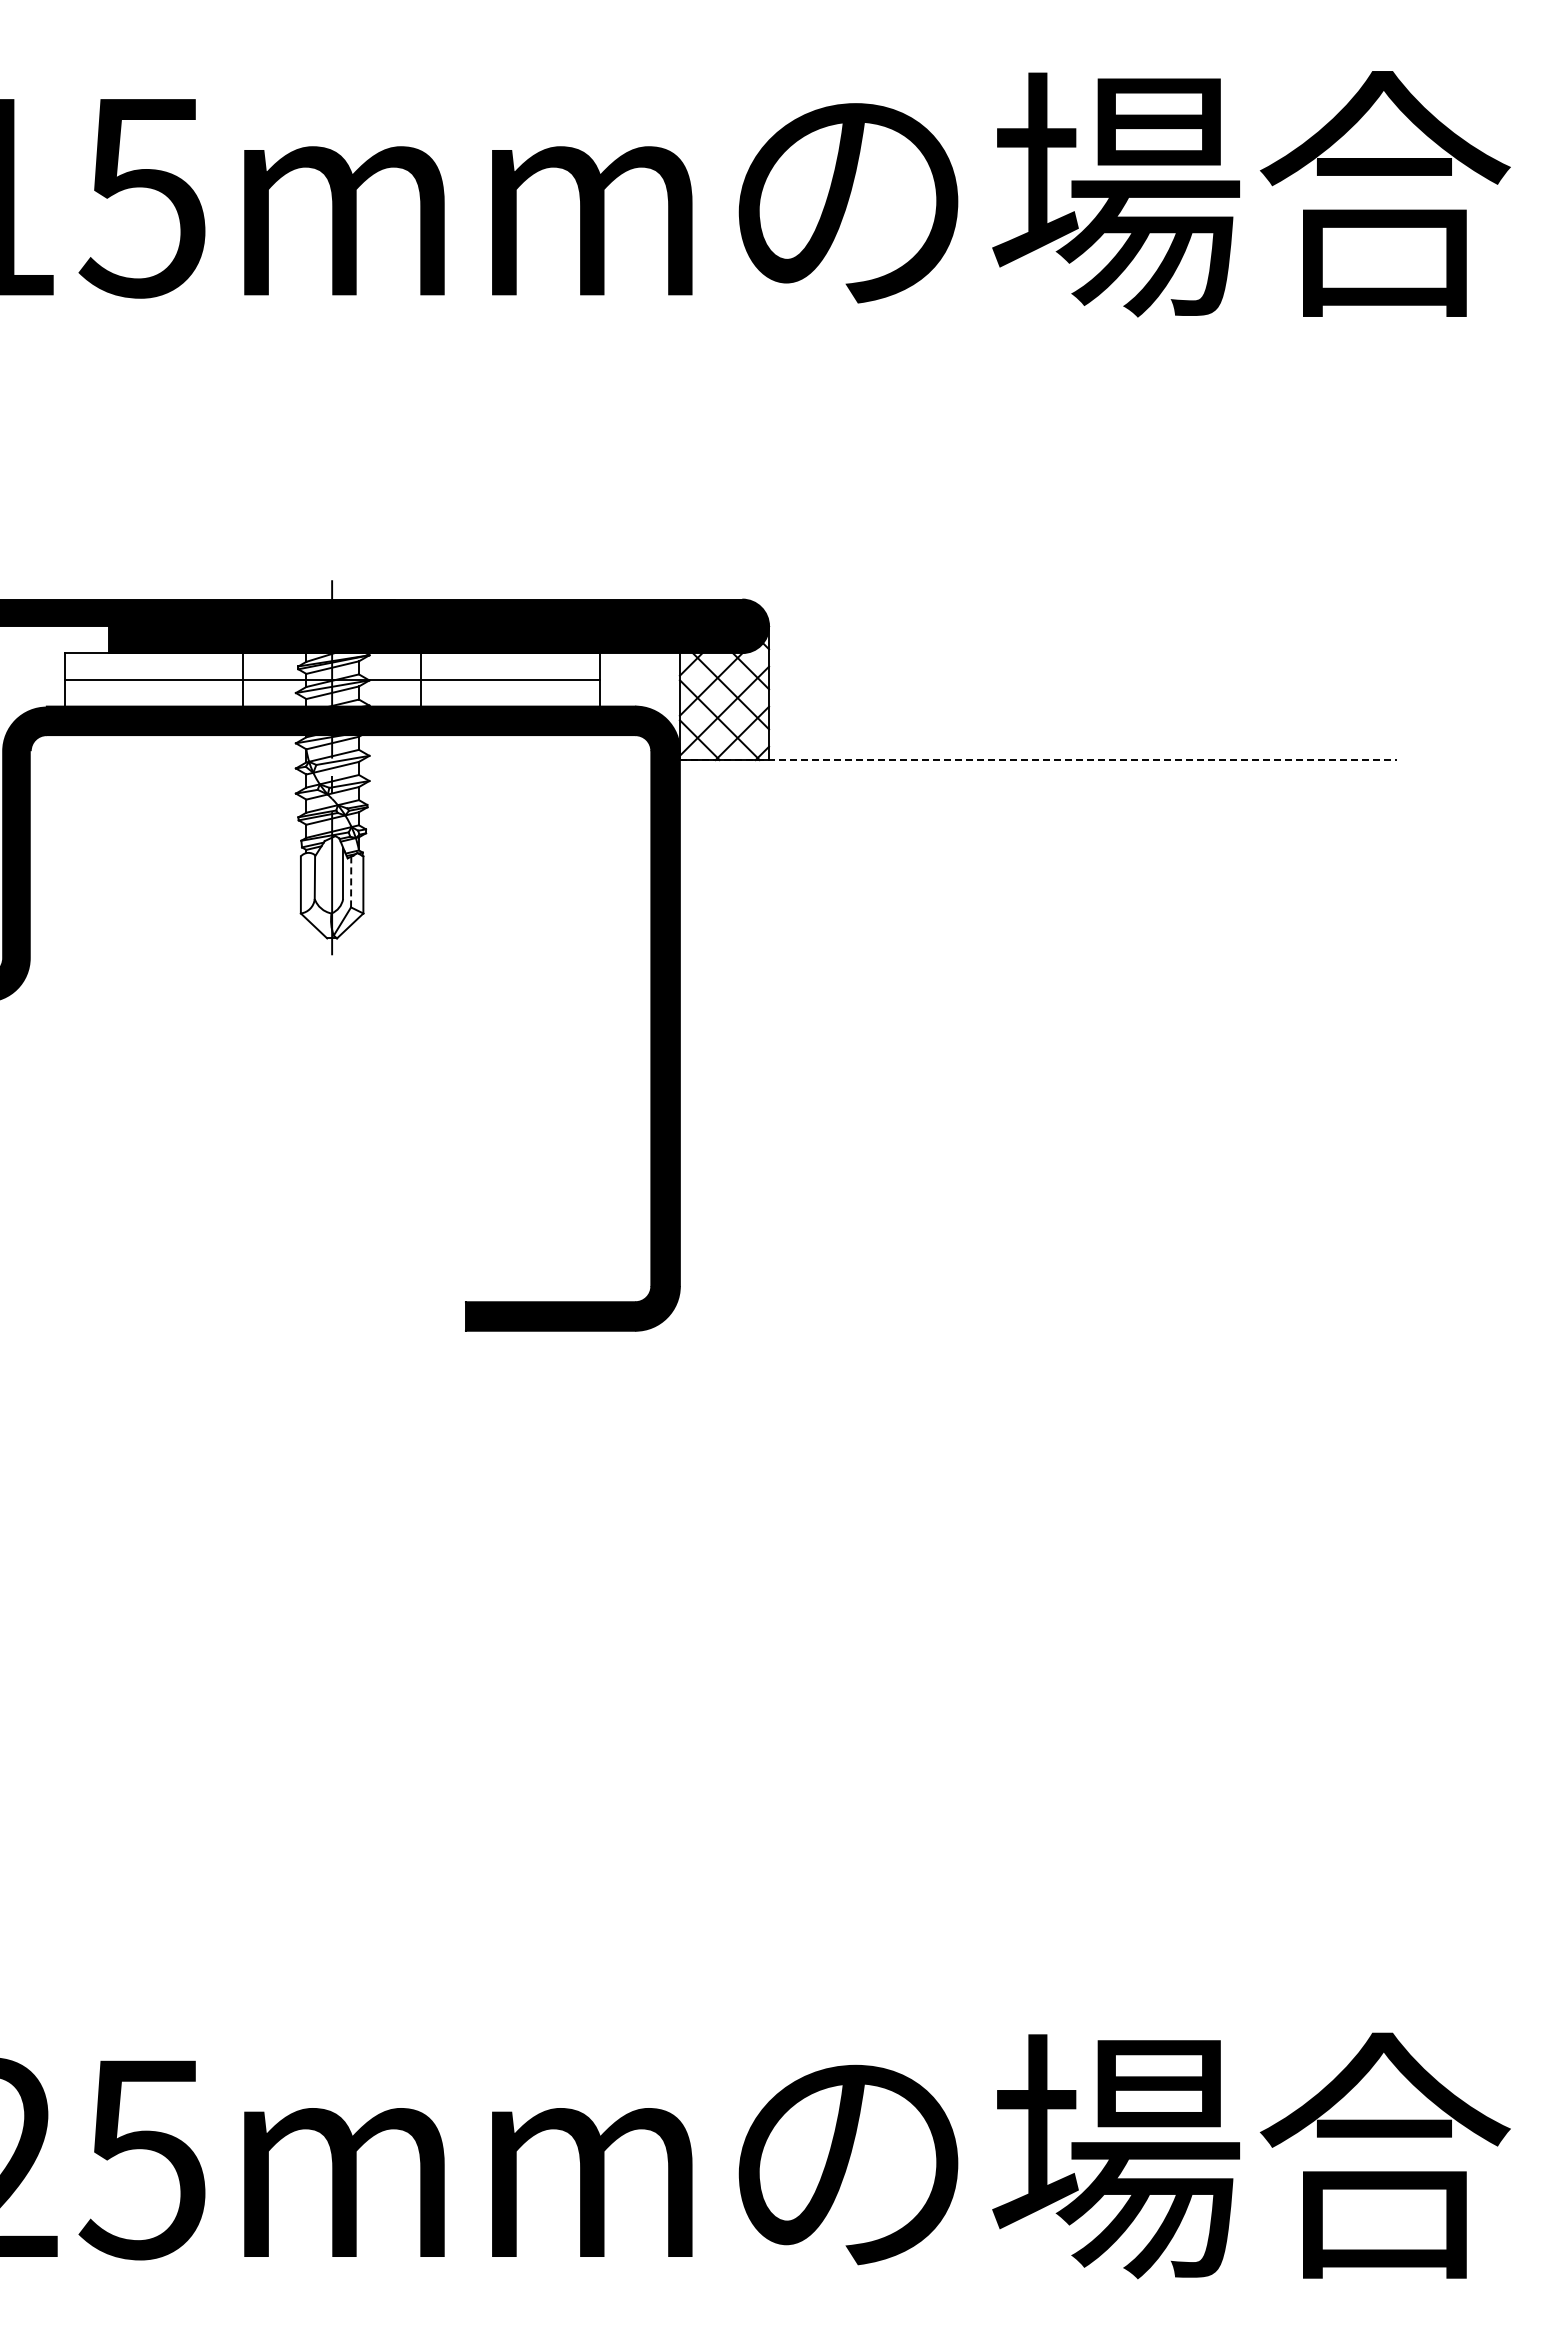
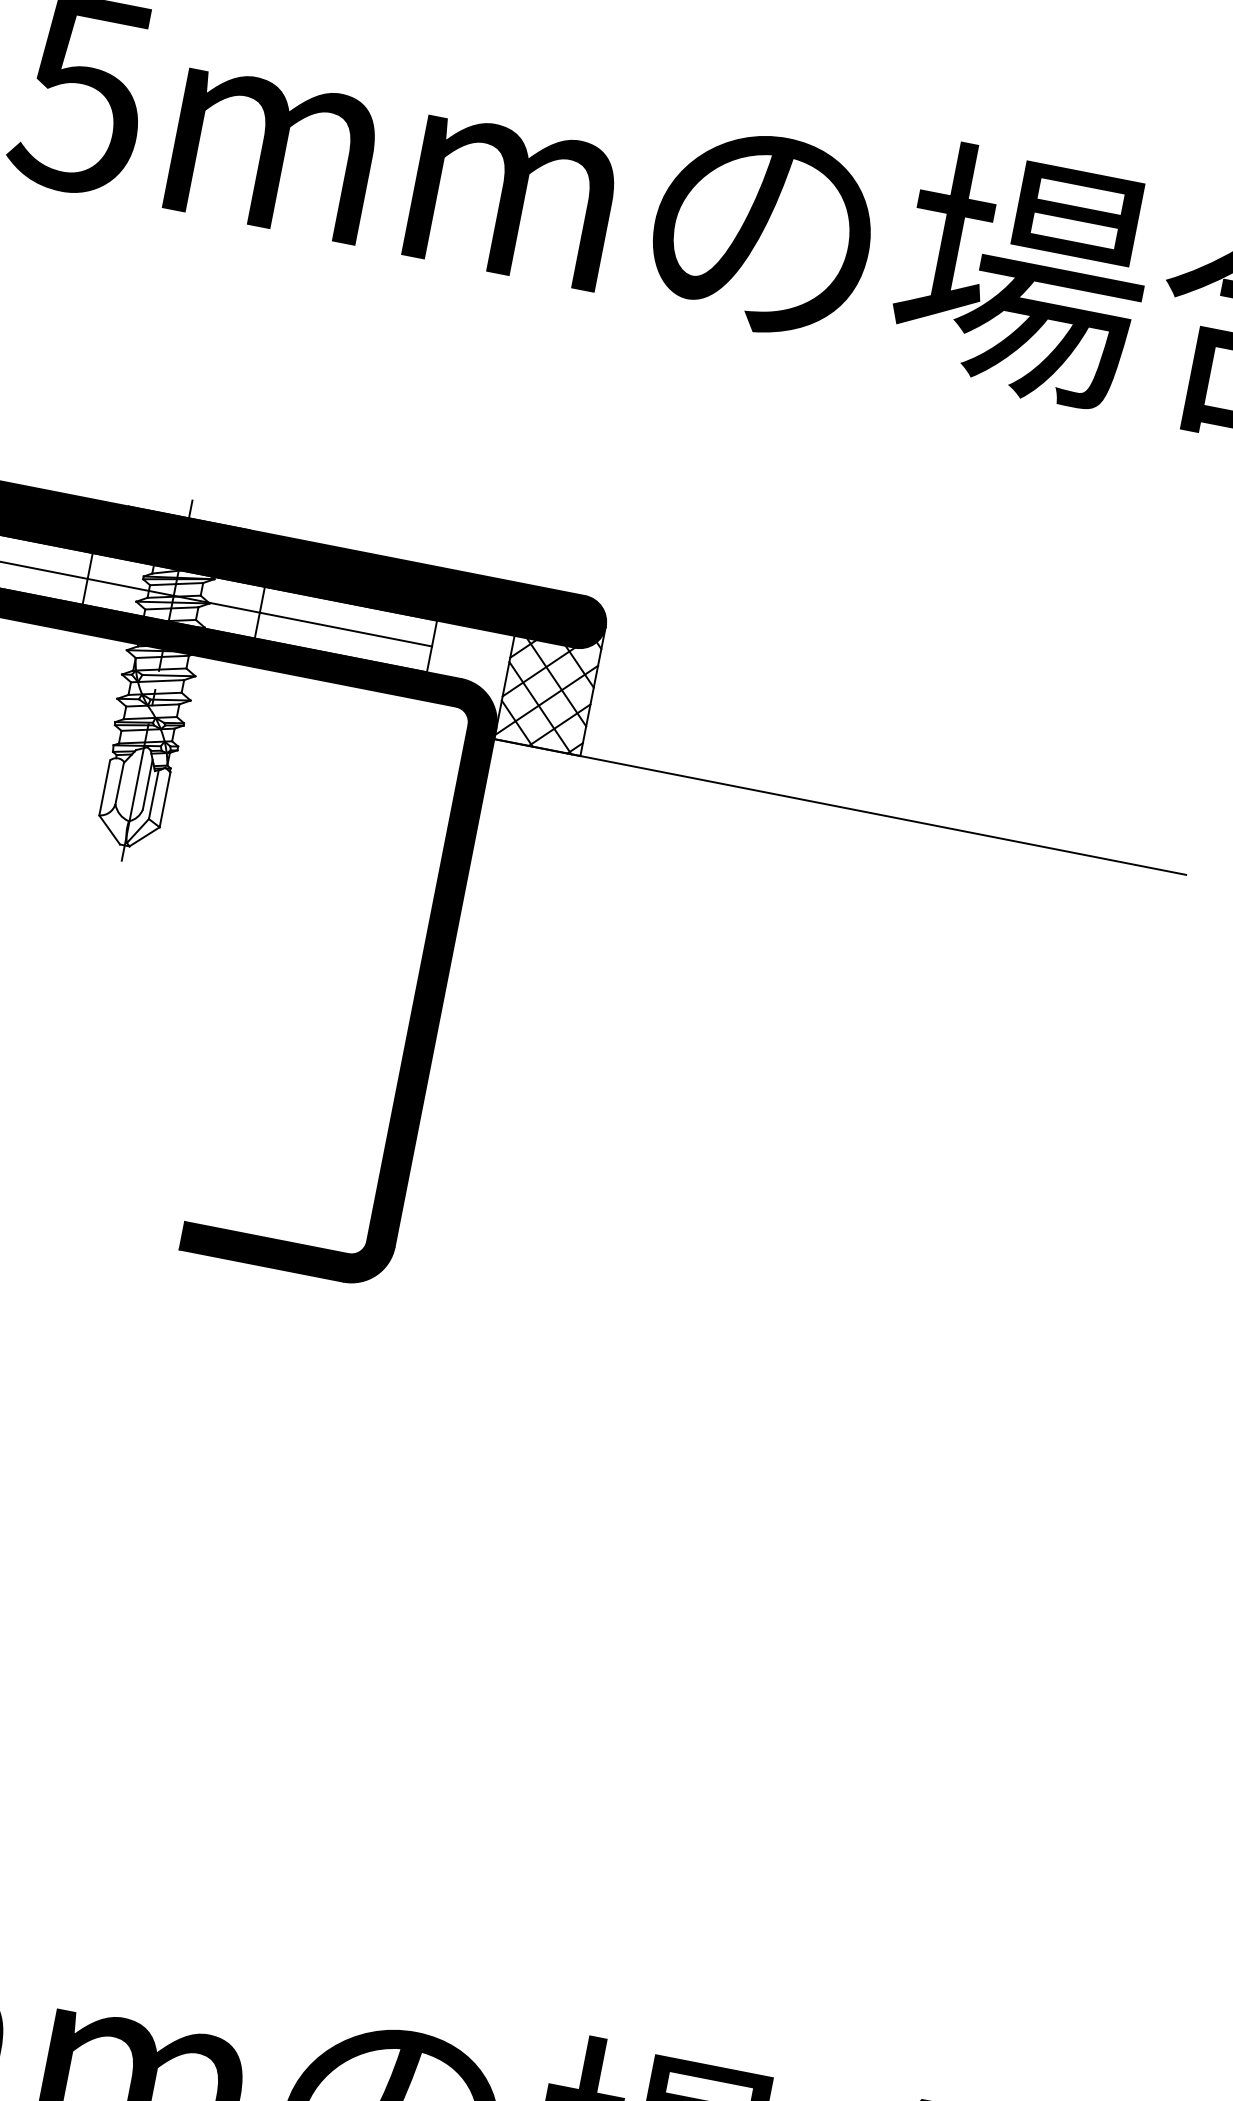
line: (1038, 760) -> (840, 807), dashed -> solid
line: (351, 881) -> (154, 794), dashed -> solid

